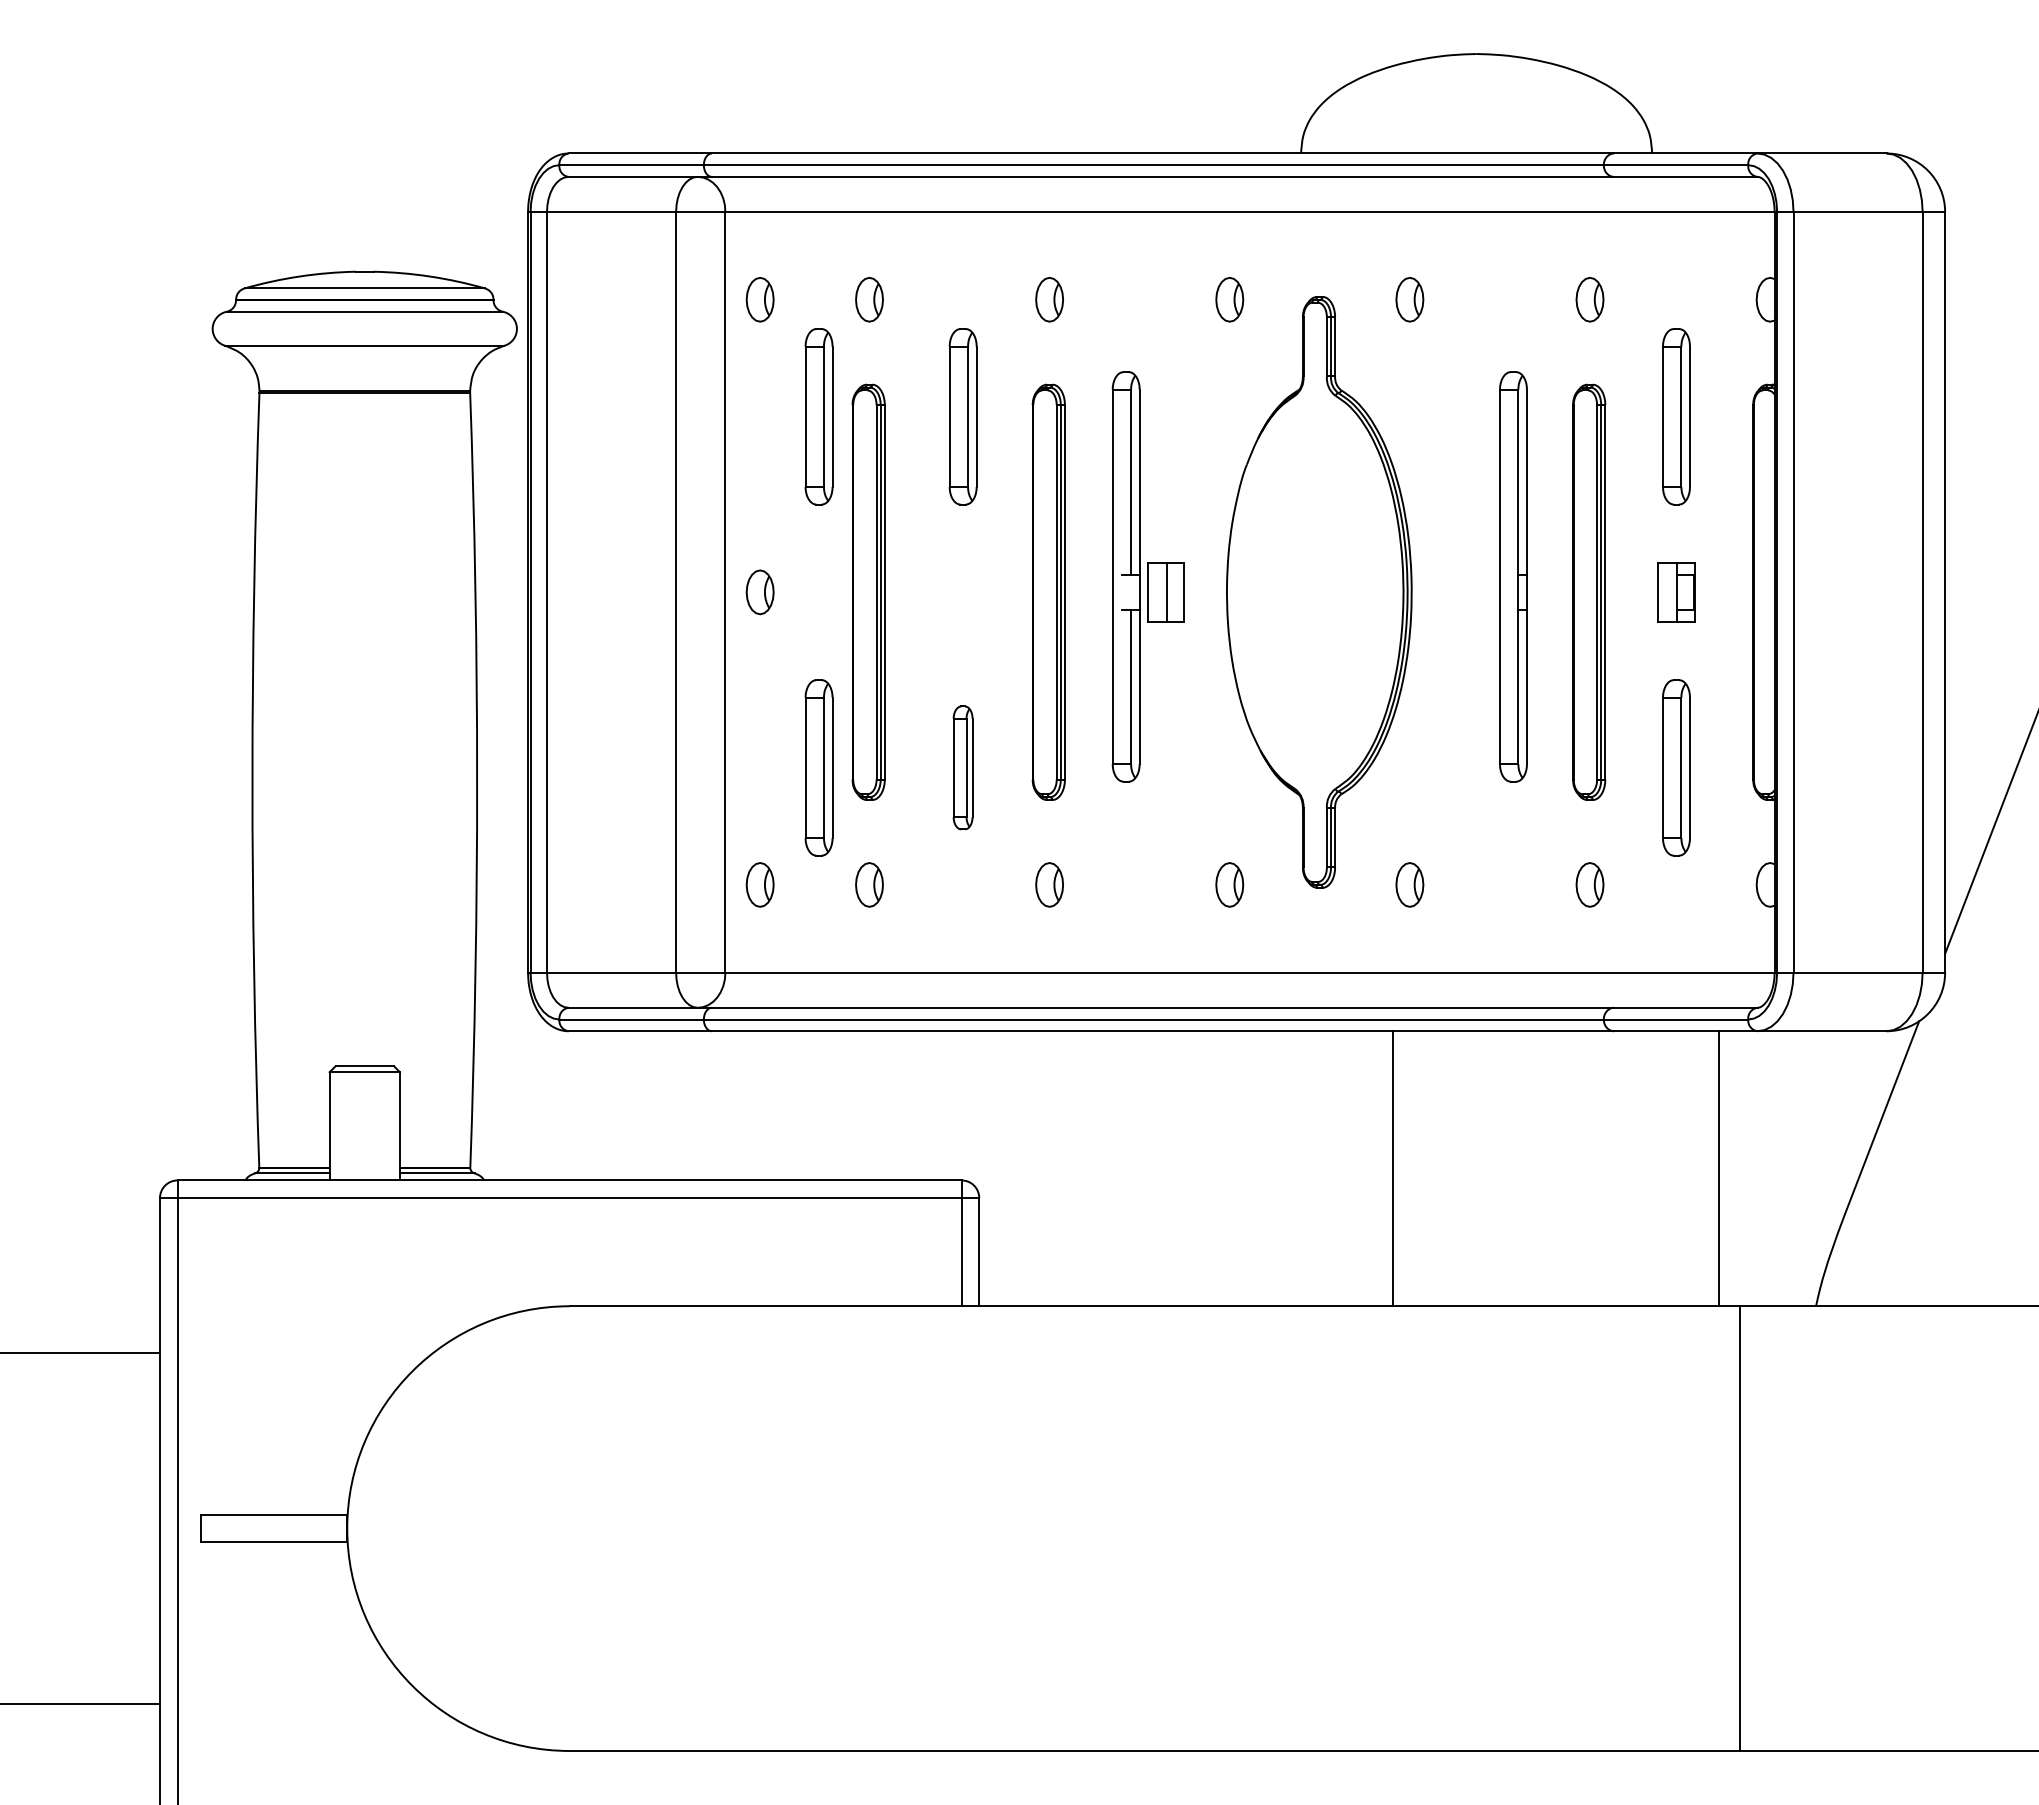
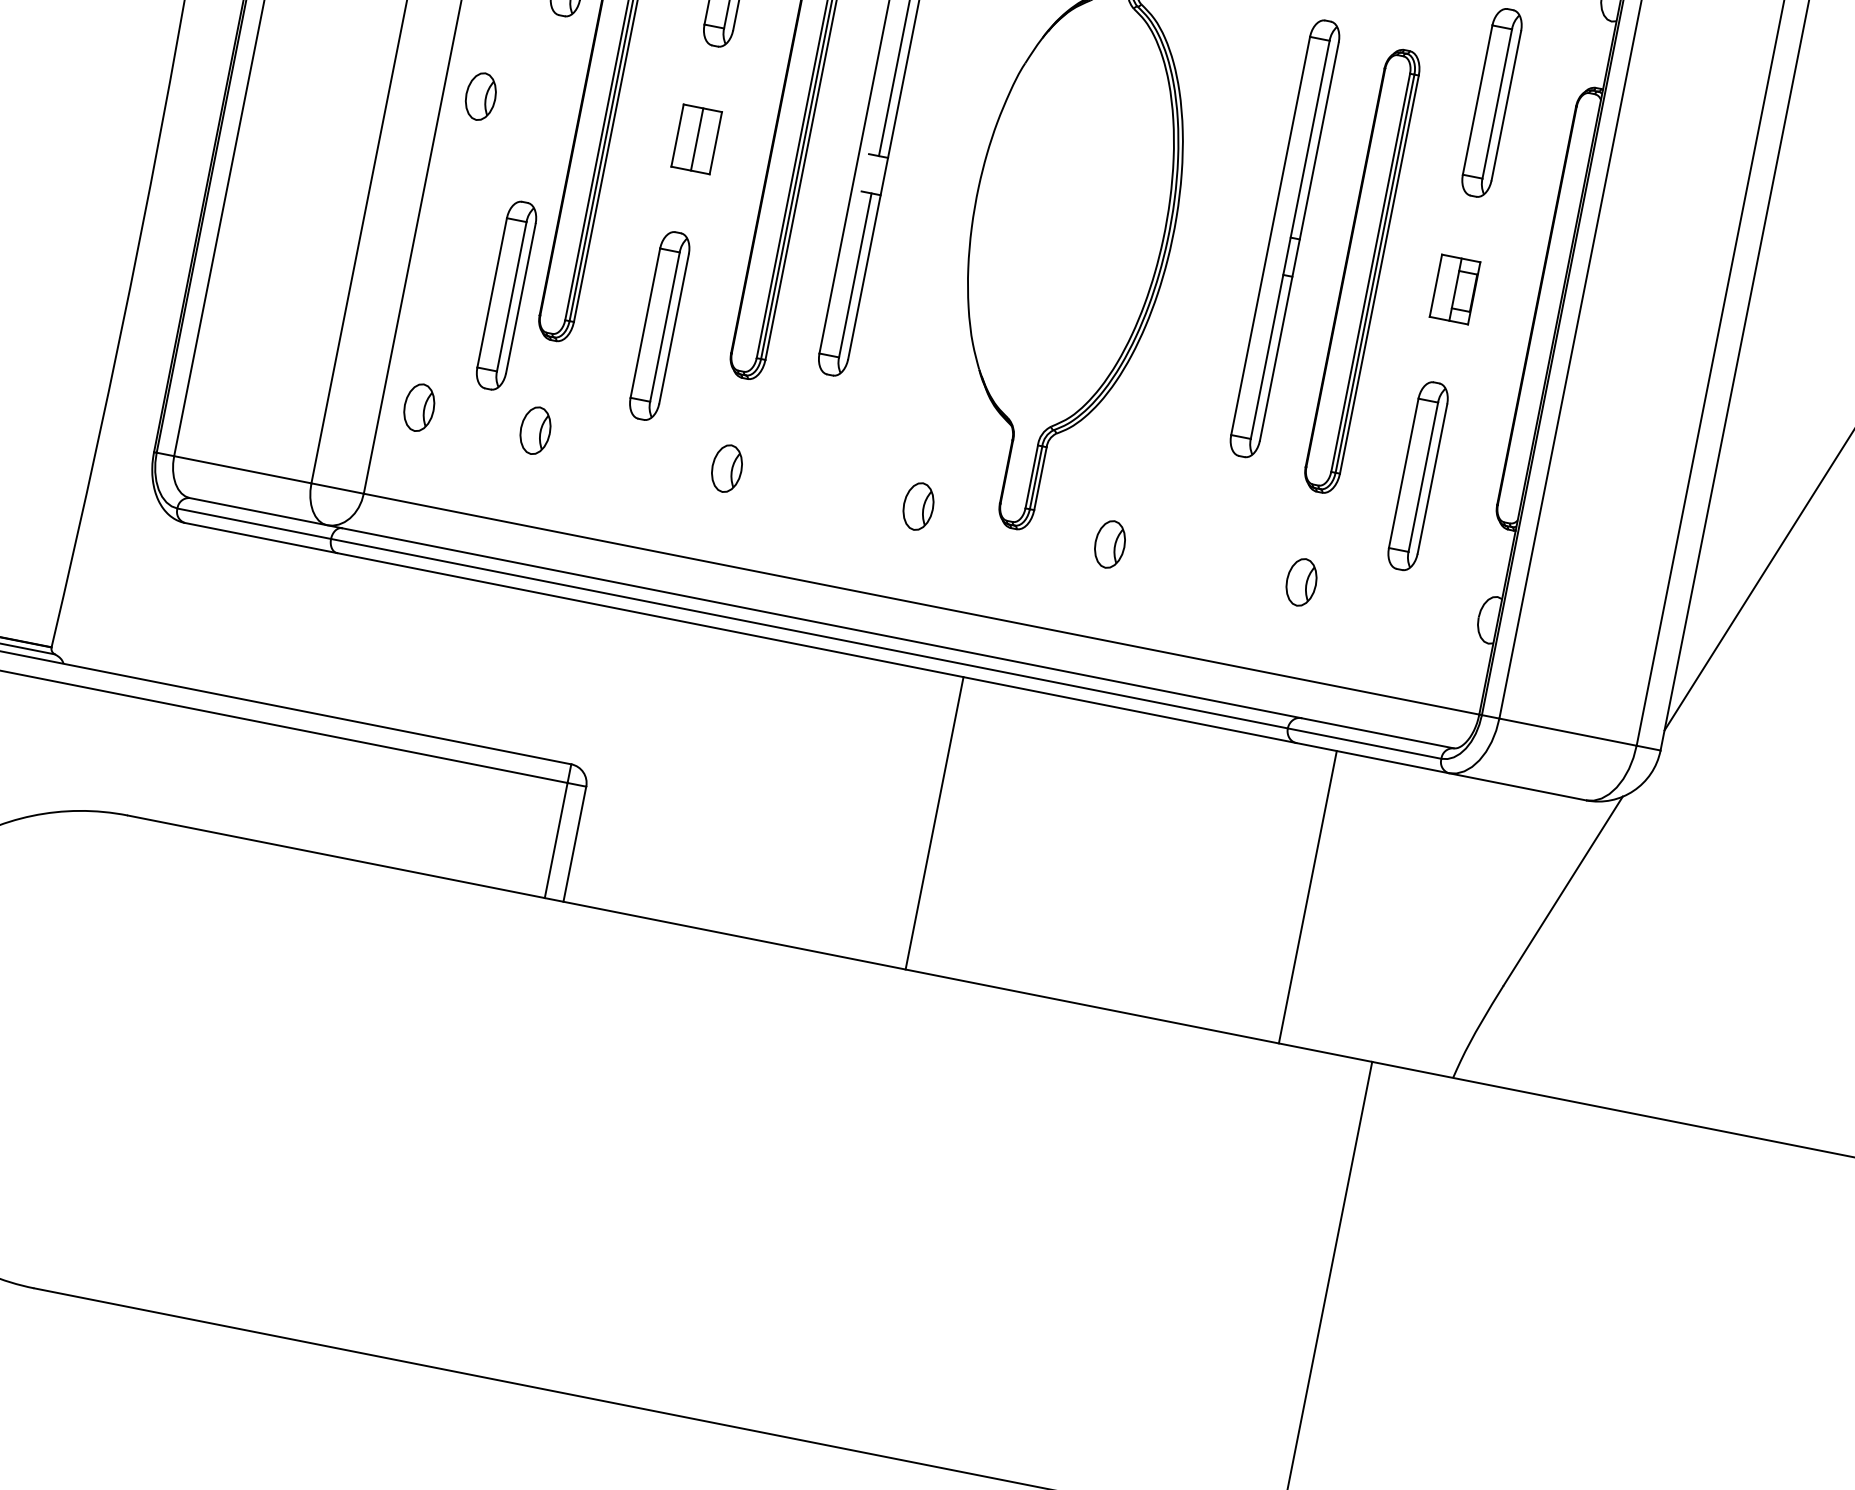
part: (1165, 592) -> (695, 139), moved
part: (962, 767) -> (659, 325), size x1.43
line: (1393, 1168) -> (935, 823), moved
line: (1719, 1168) -> (1308, 897), moved

